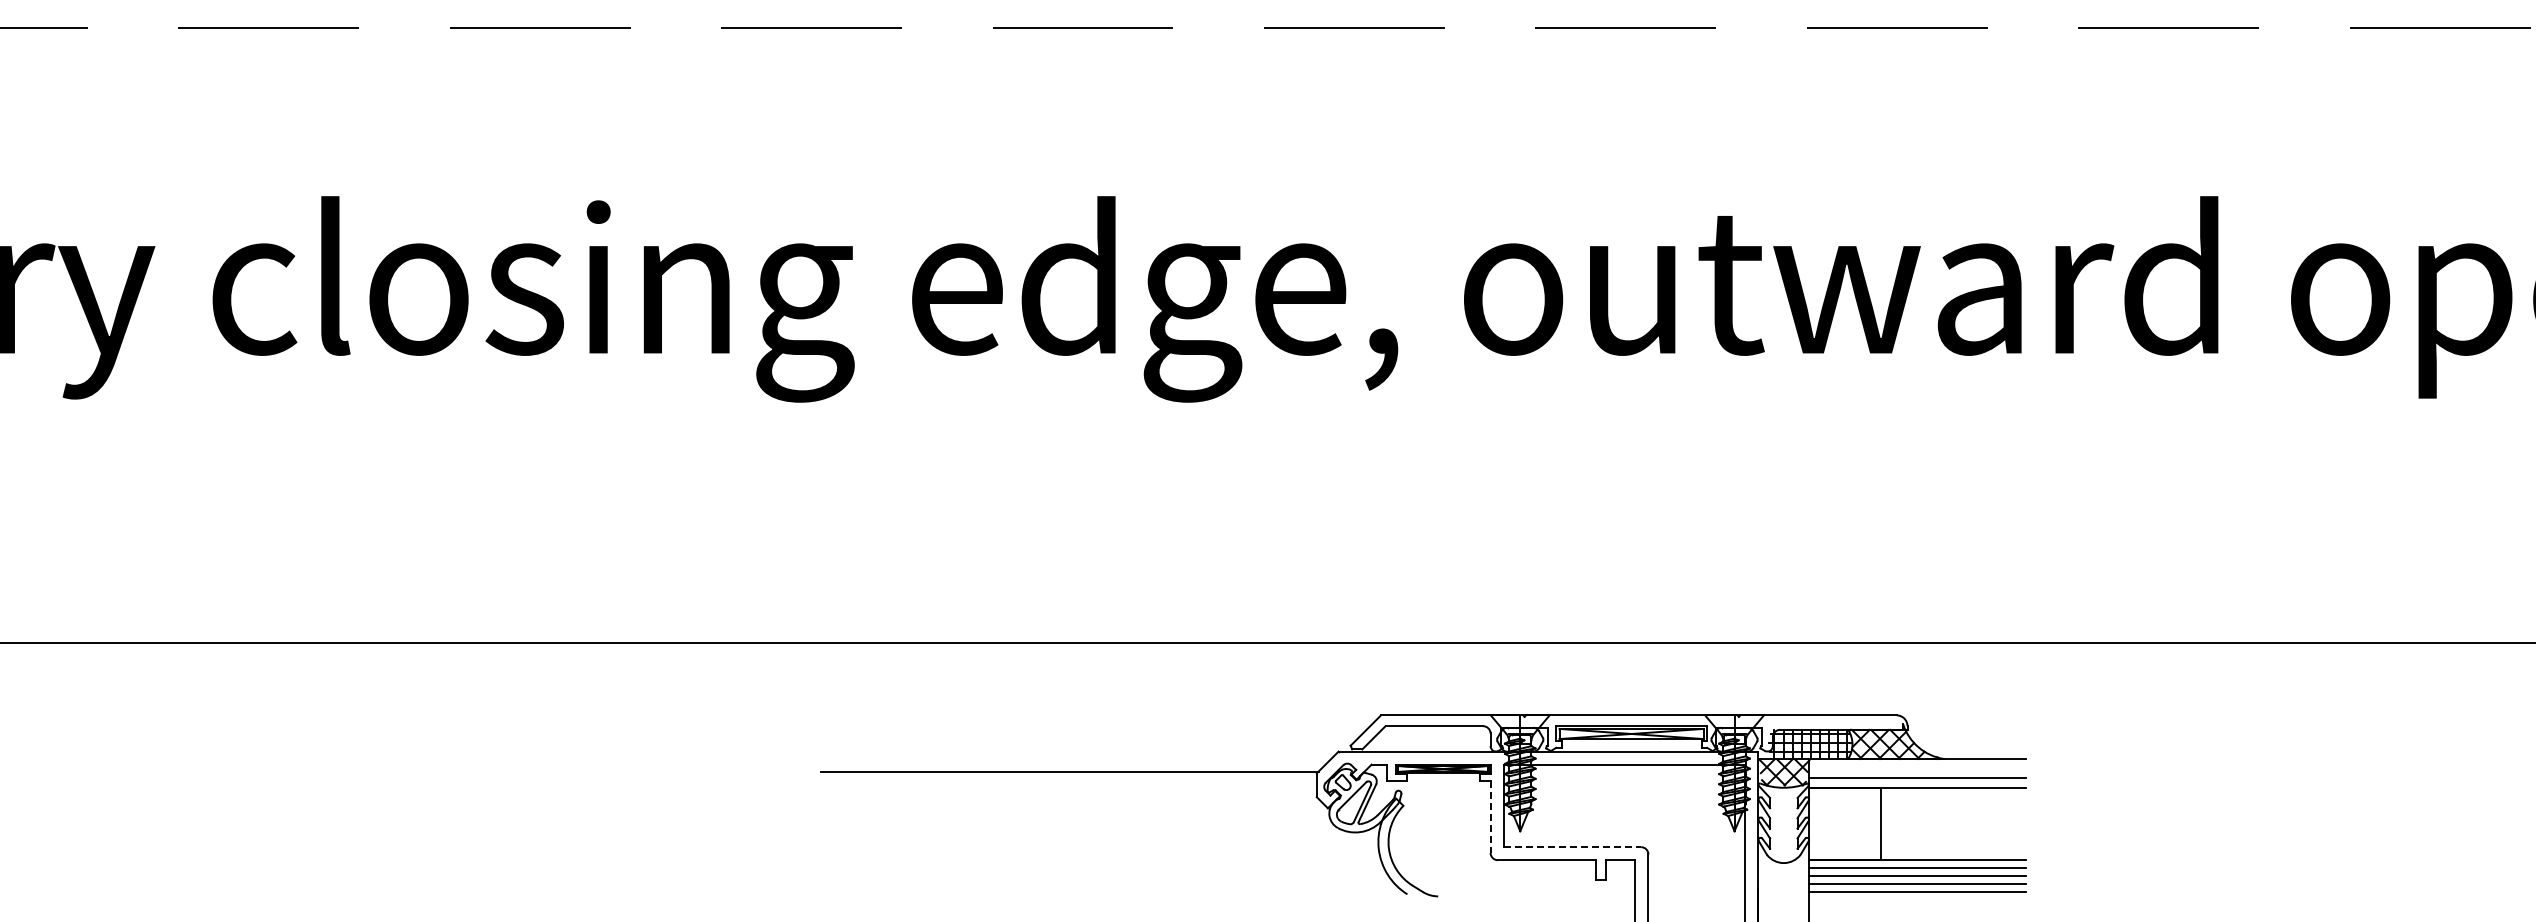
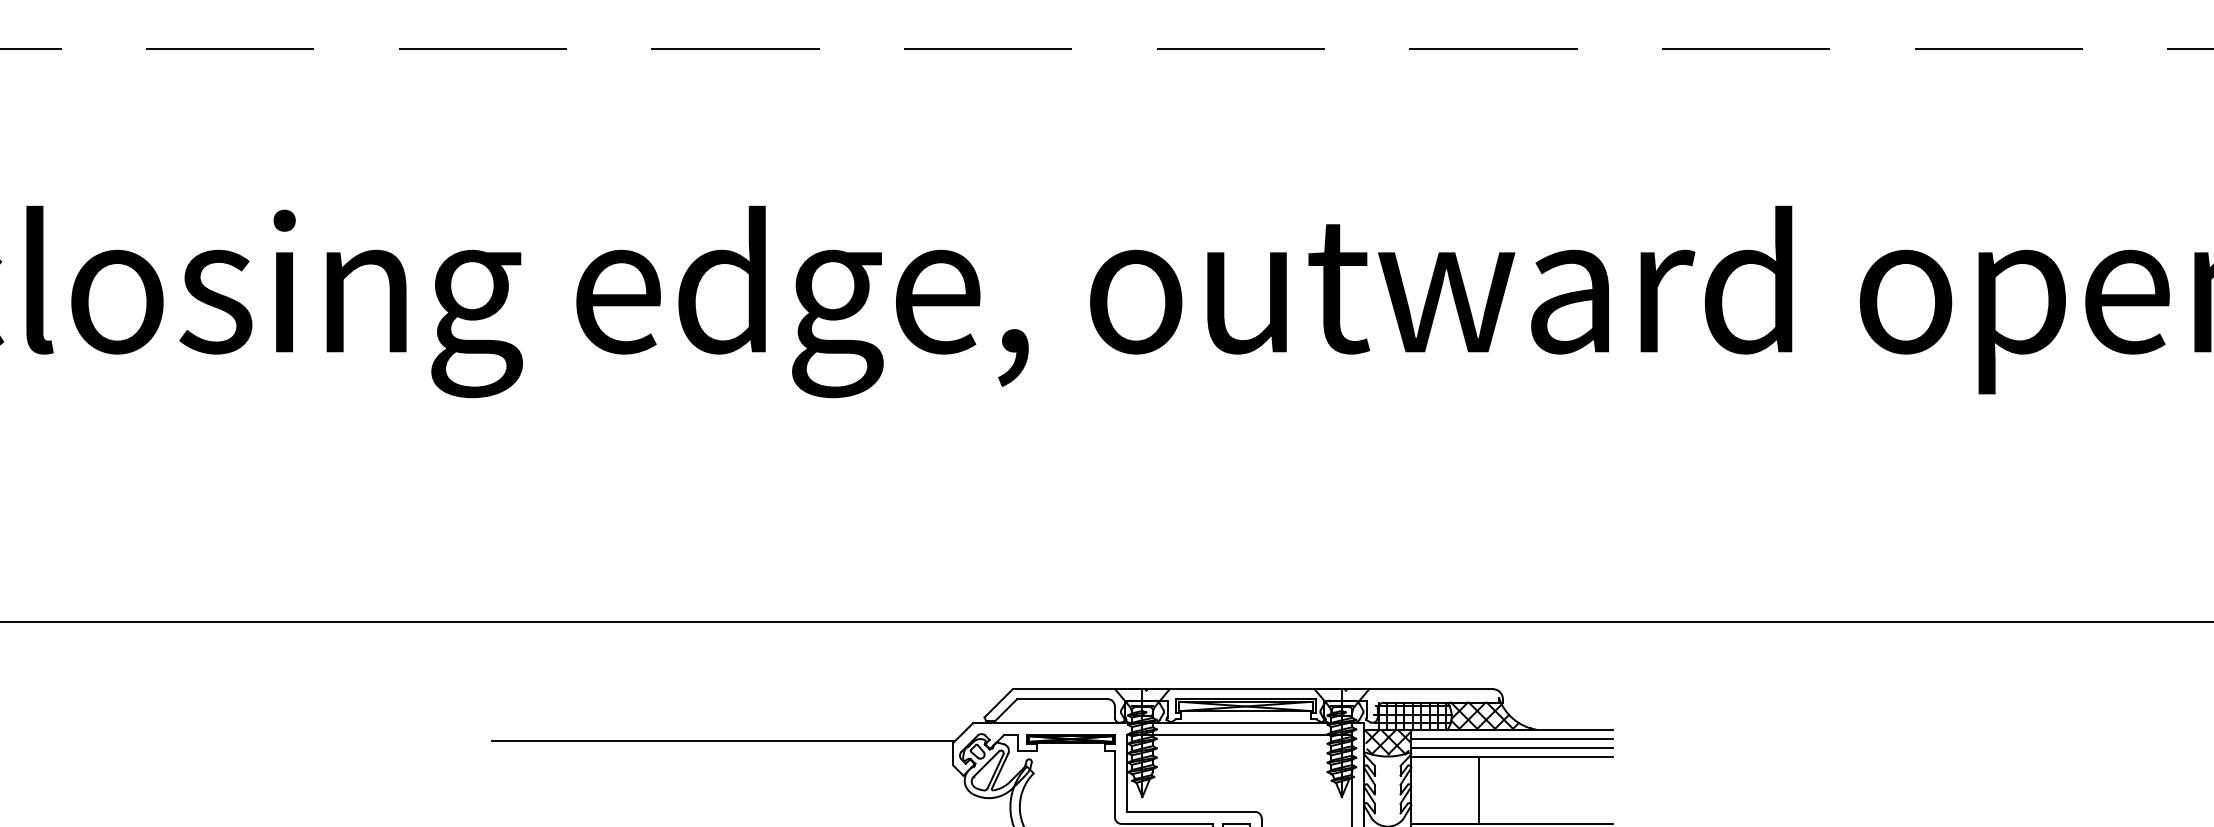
line: (1917, 768) -> (1512, 738), added
line: (1490, 817) -> (1114, 784), dashed -> solid
line: (1572, 847) -> (1191, 812), dashed -> solid

